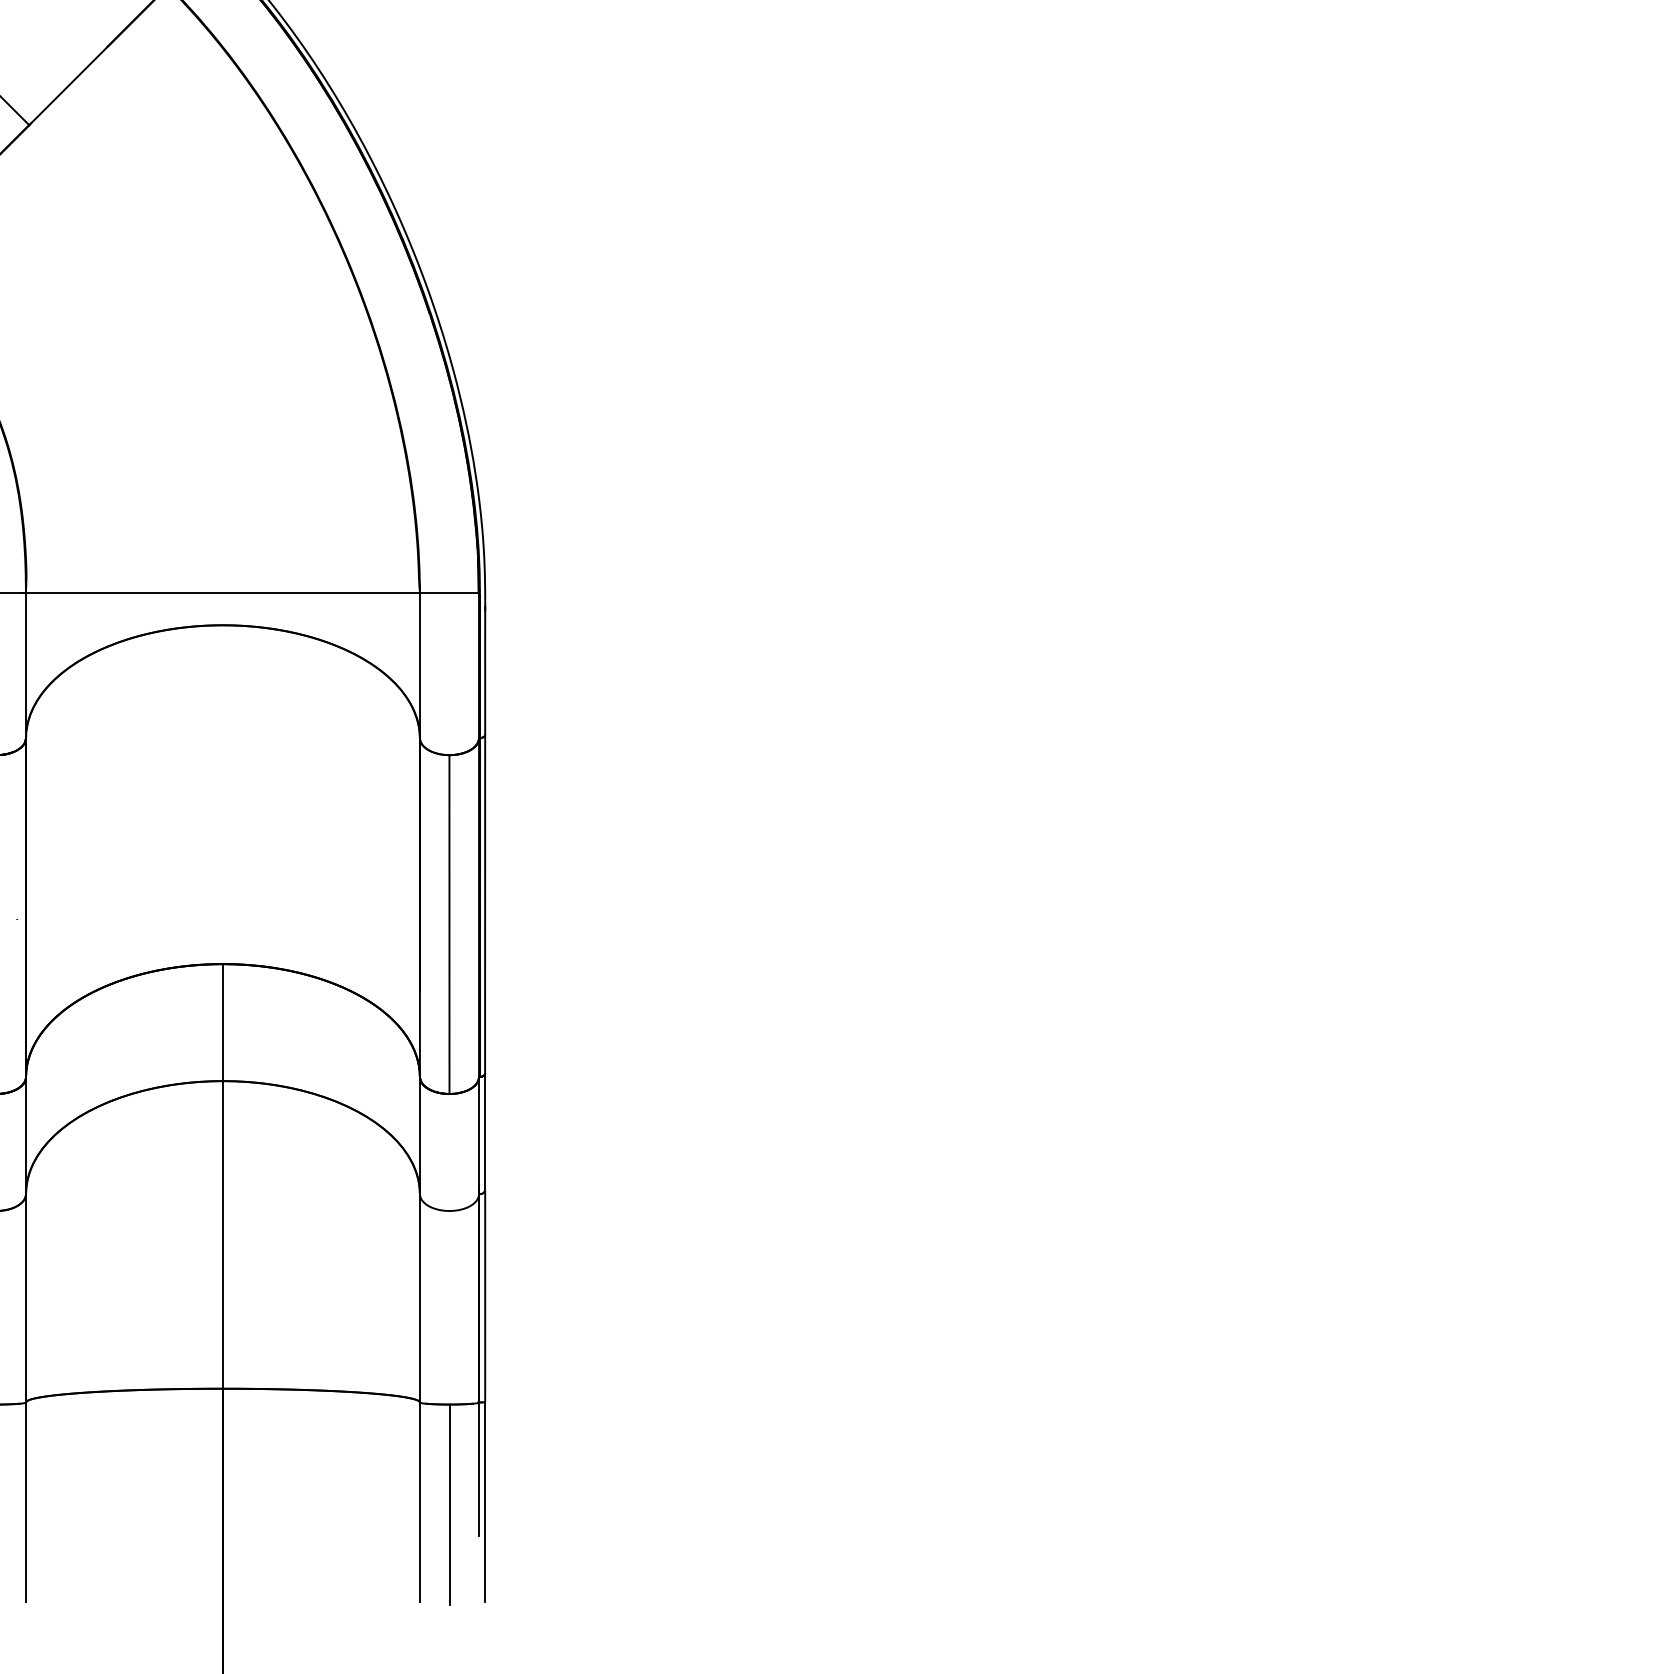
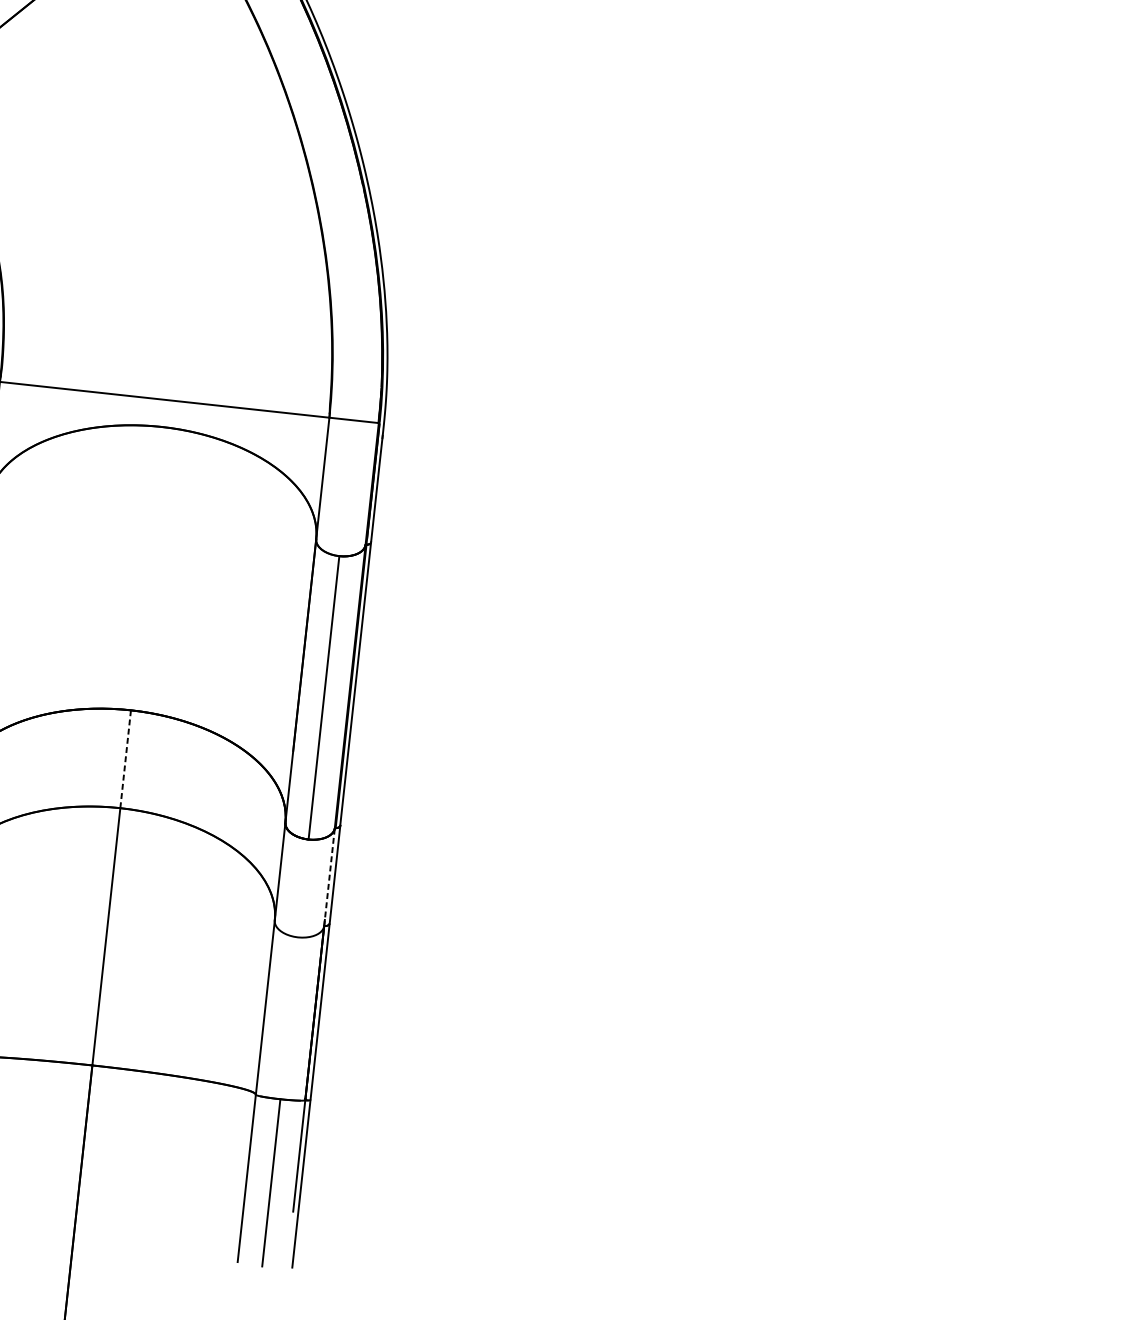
line: (222, 1022) -> (125, 759), solid -> dashed
line: (479, 1136) -> (329, 877), solid -> dashed

